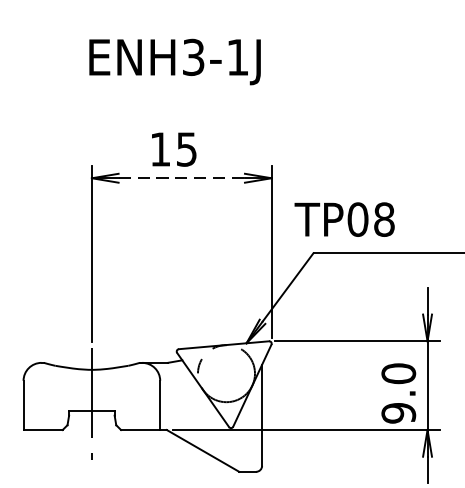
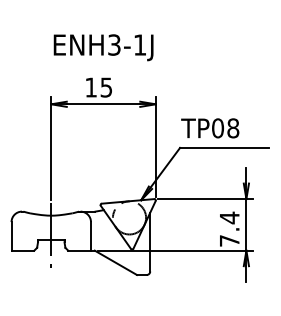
text: (174, 61) -> (103, 47), moved
line: (181, 178) -> (103, 104), dashed -> solid
text: (345, 219) -> (210, 128), moved
text: (398, 391) -> (229, 228), 9.0 -> 7.4

